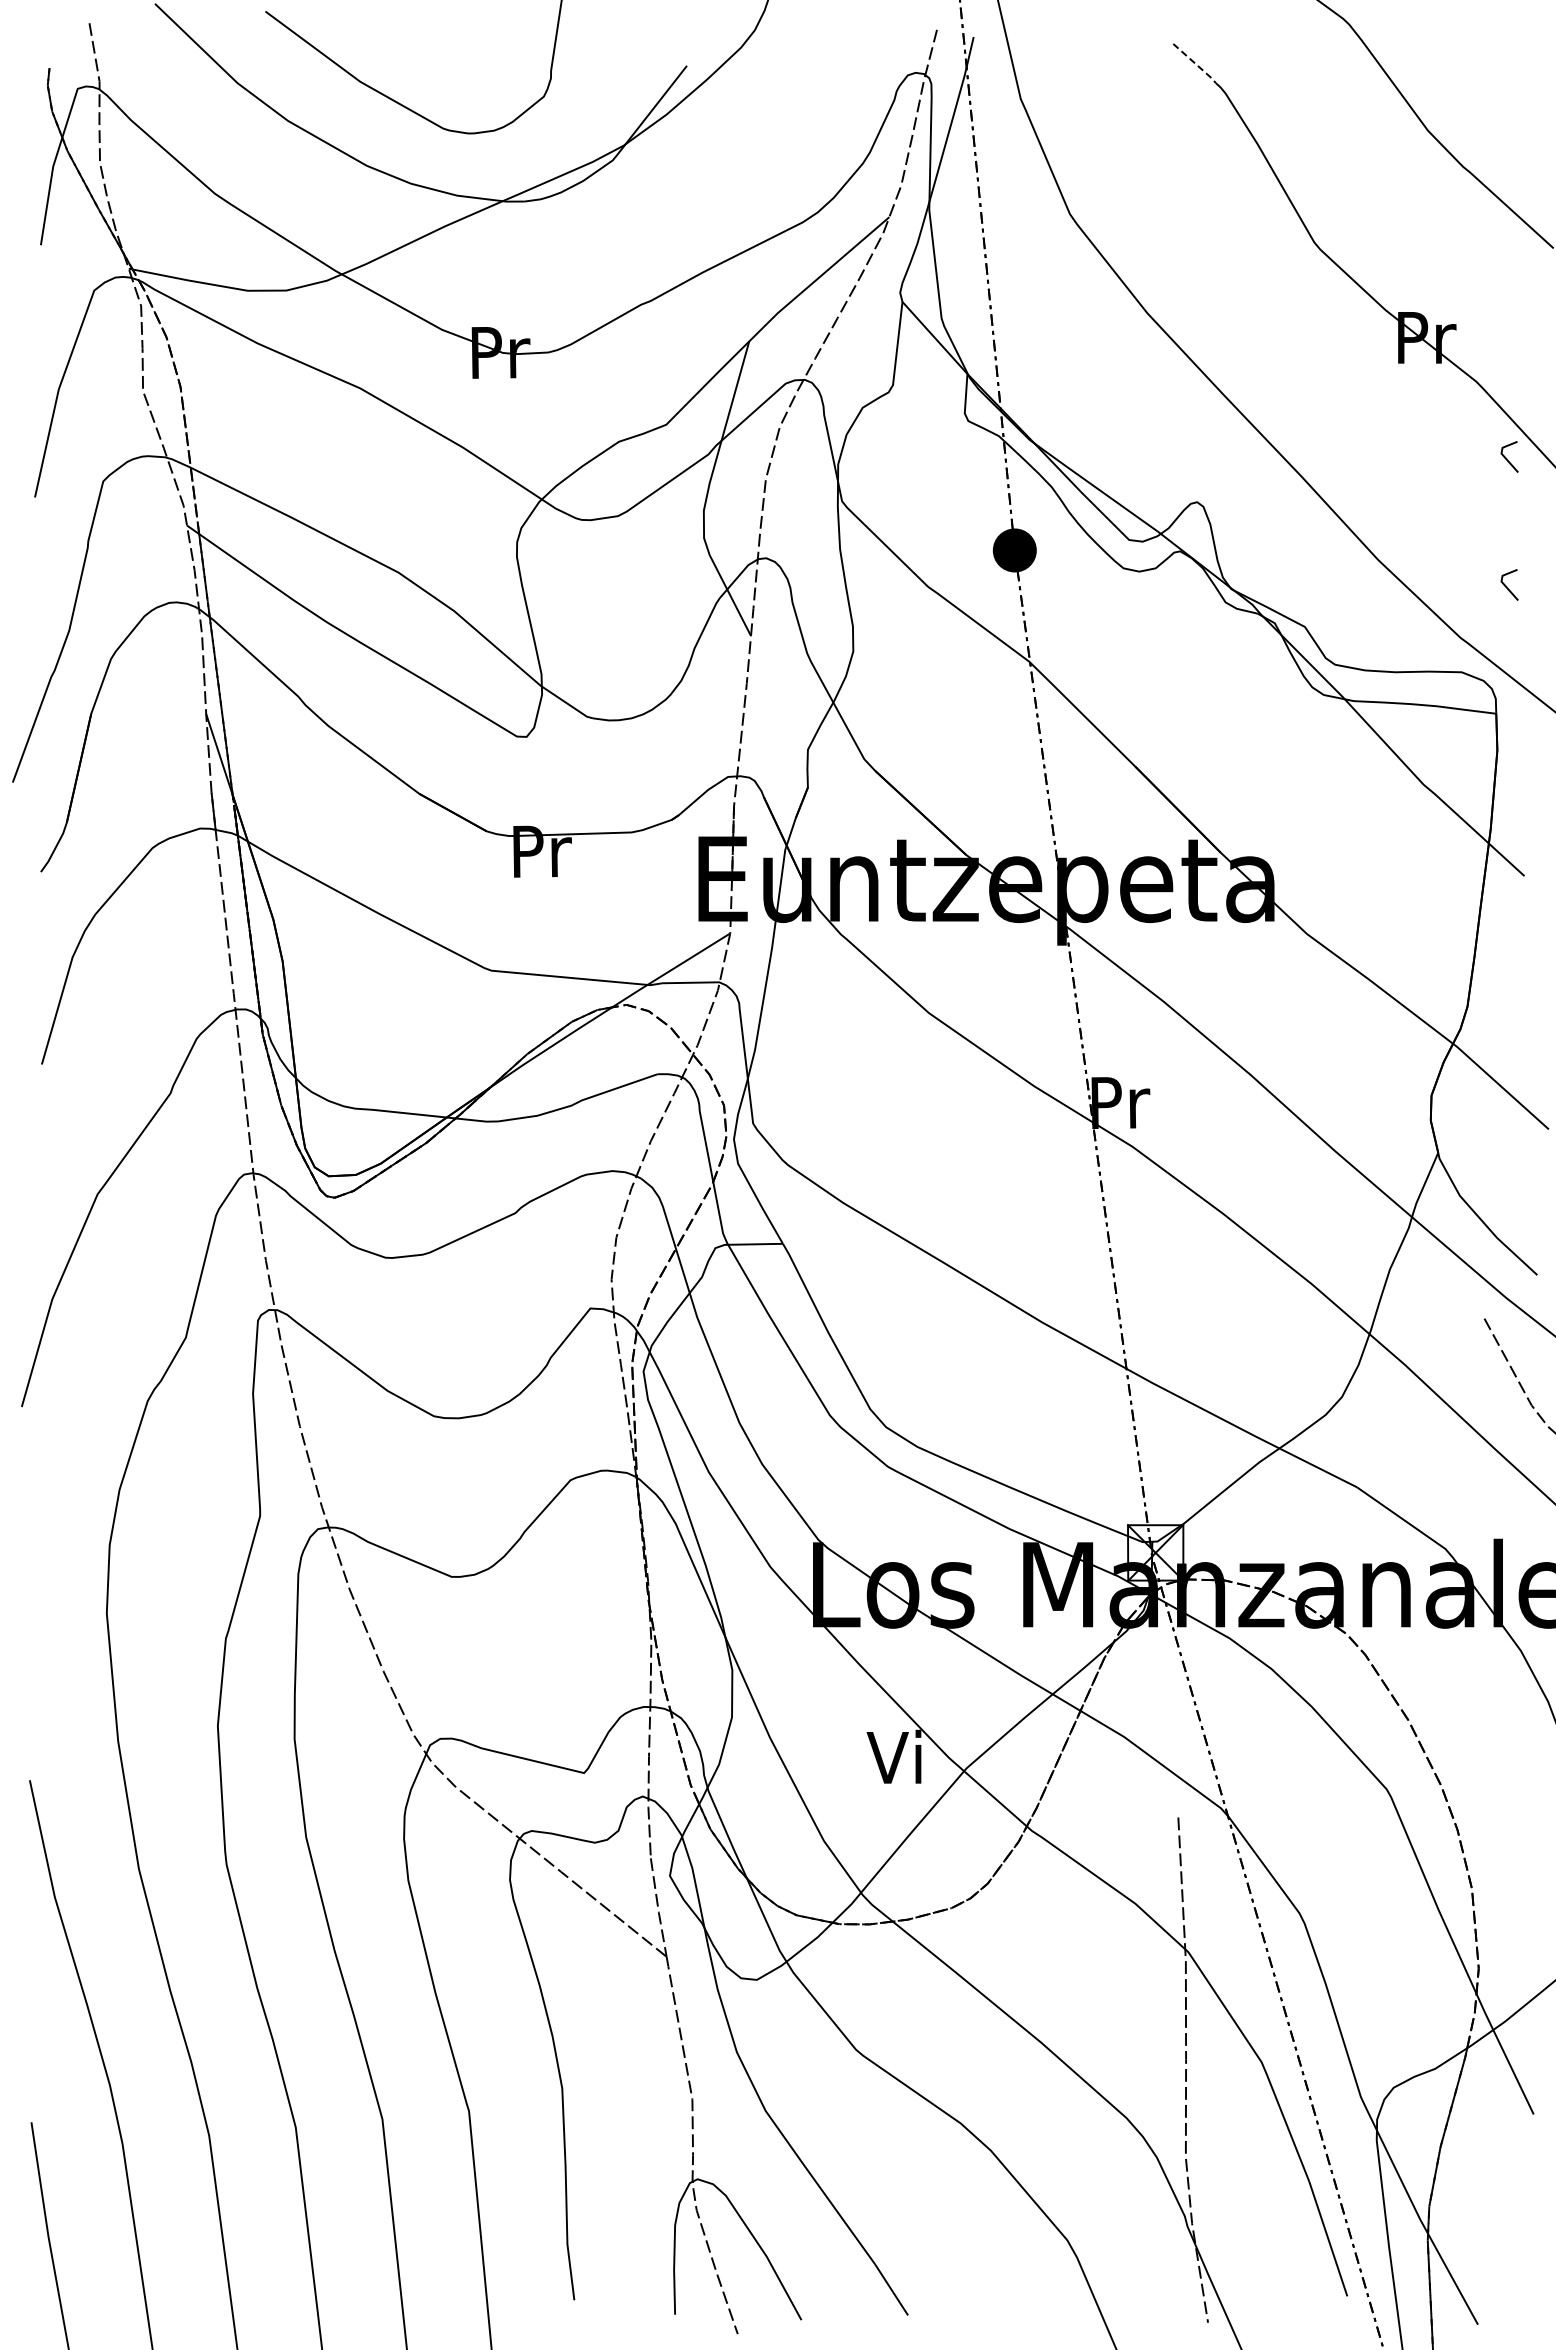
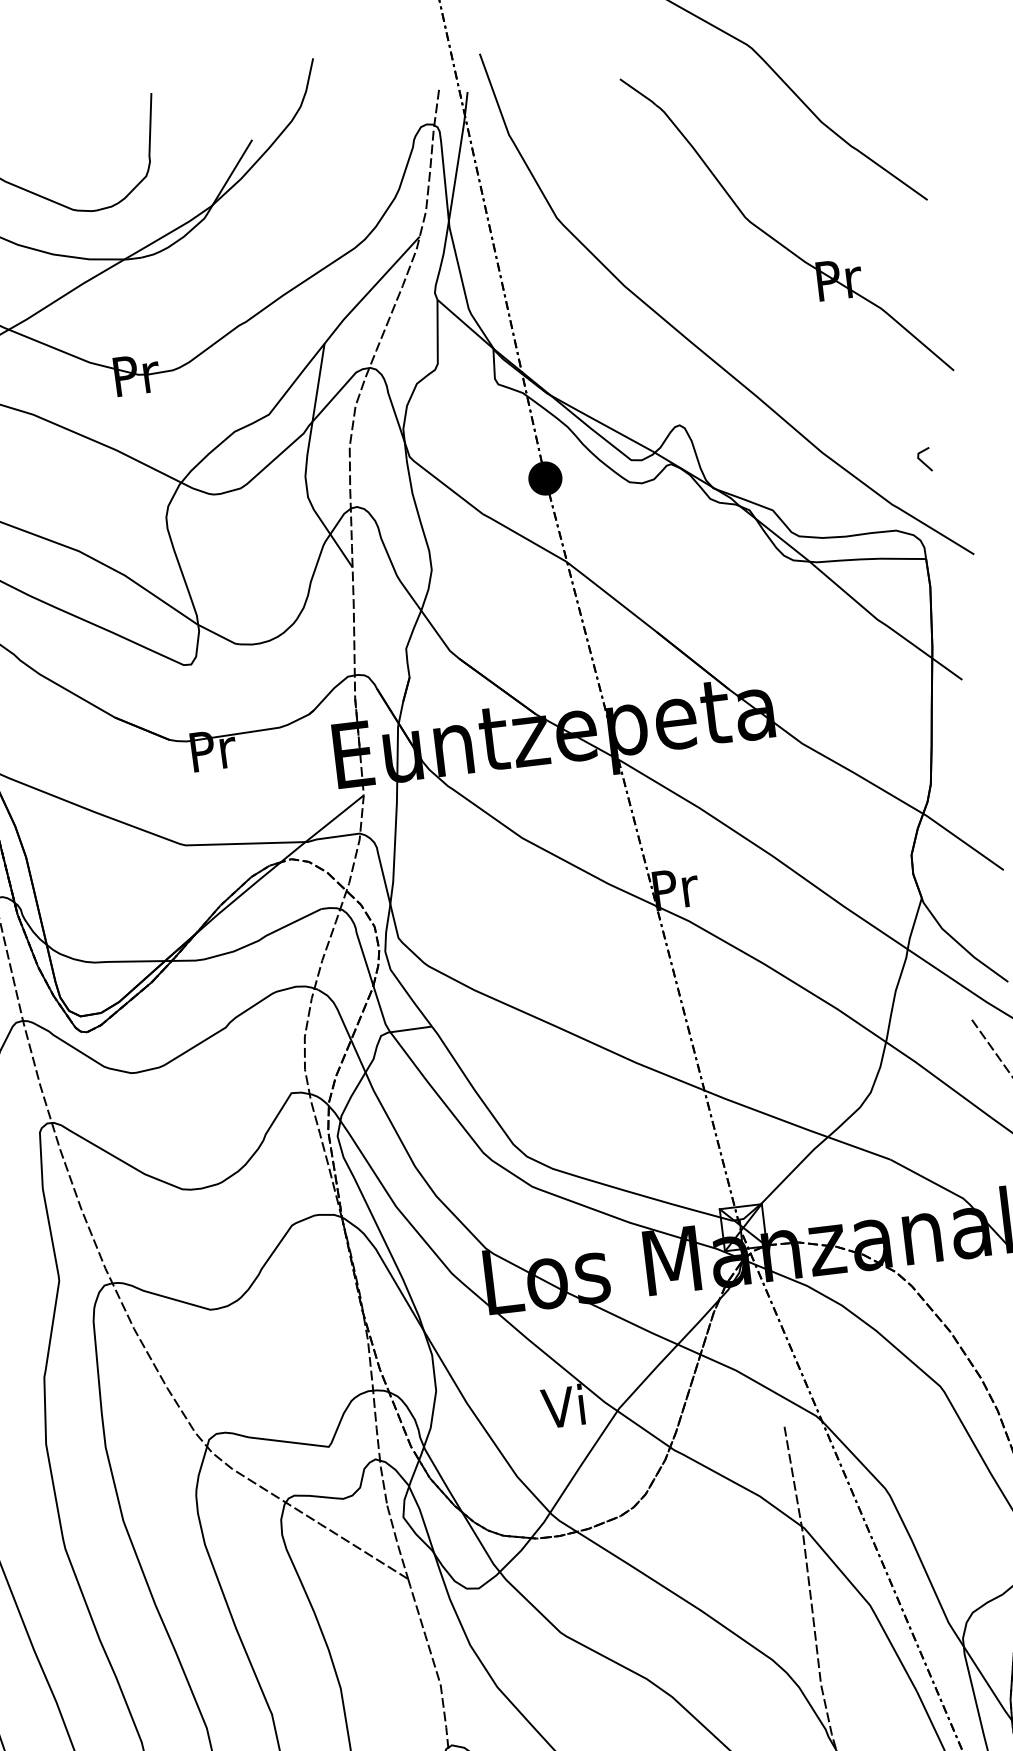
line: (1195, 63) -> (638, 92), dashed -> solid
line: (1507, 458) -> (911, 363), removed

